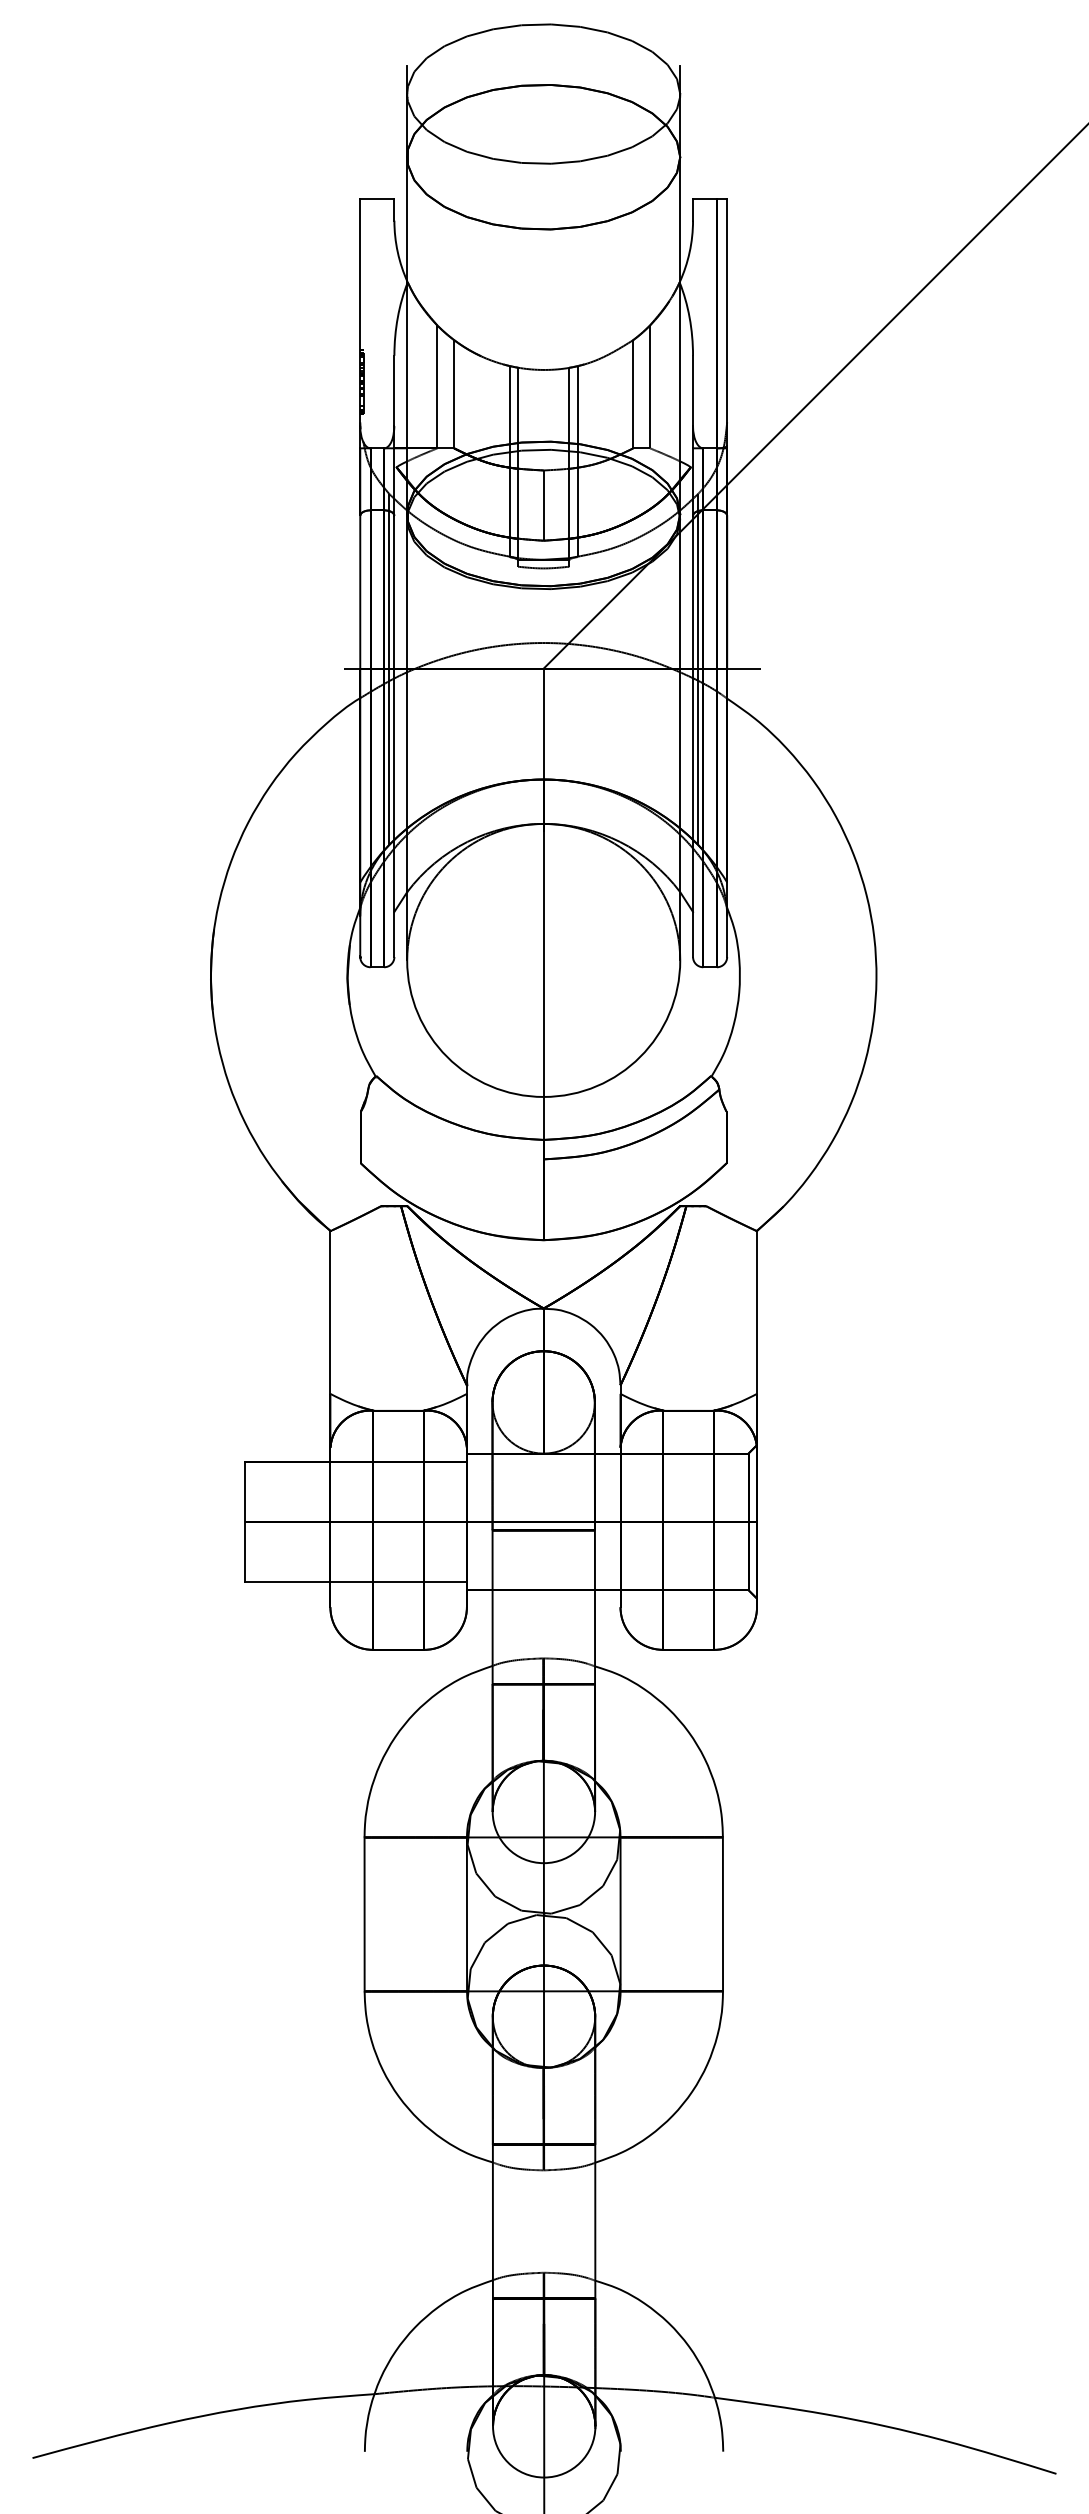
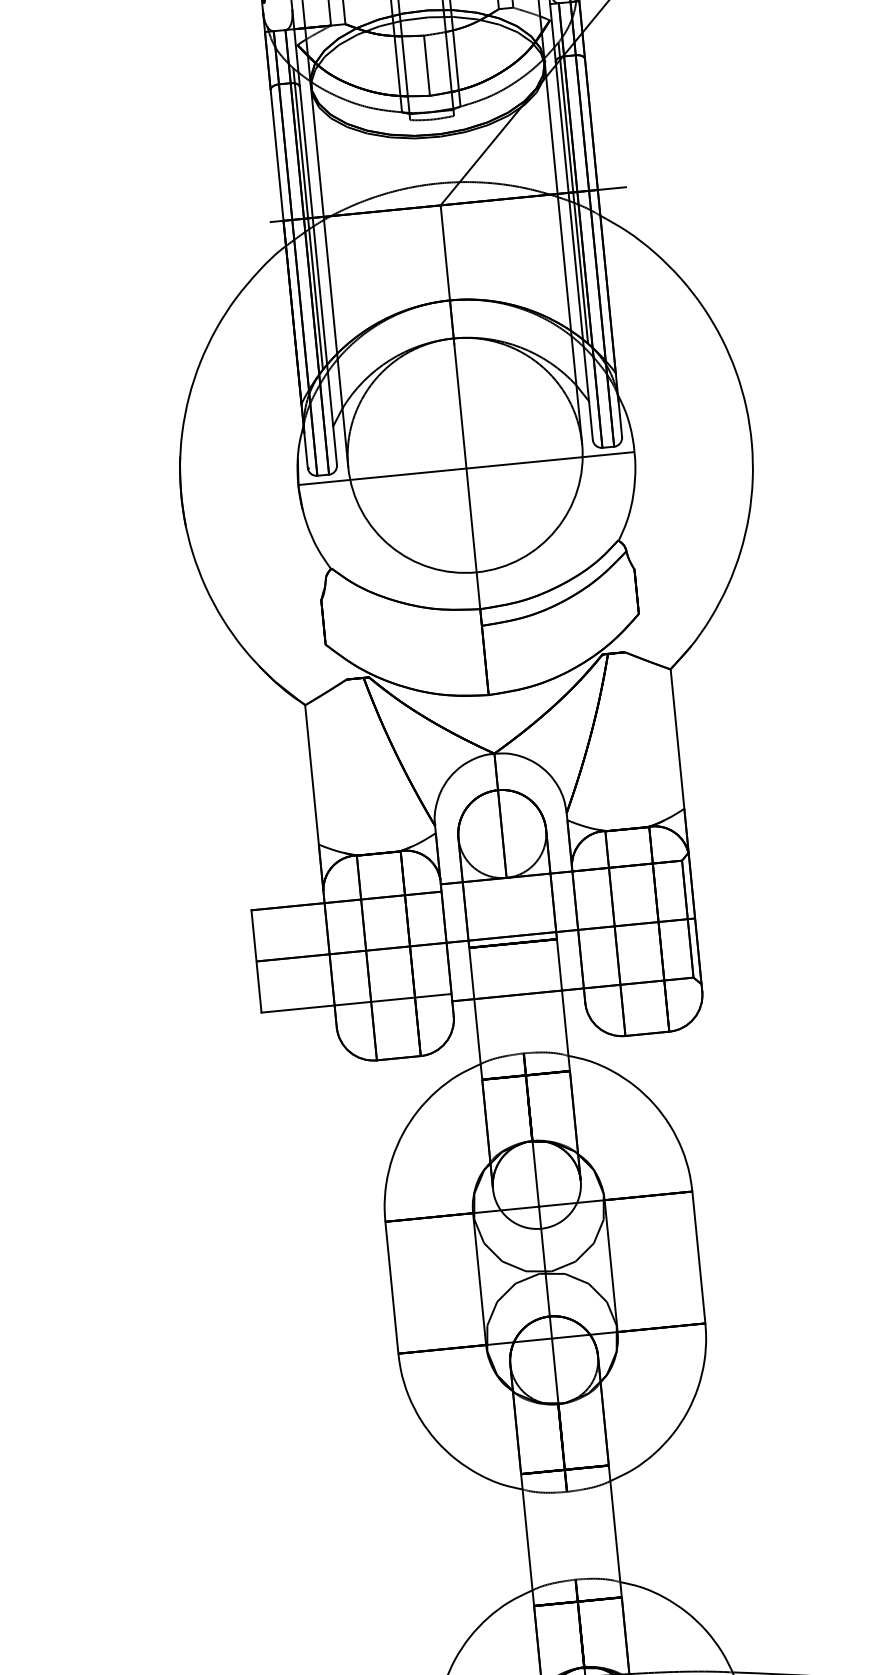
line: (543, 975) -> (466, 468), added

